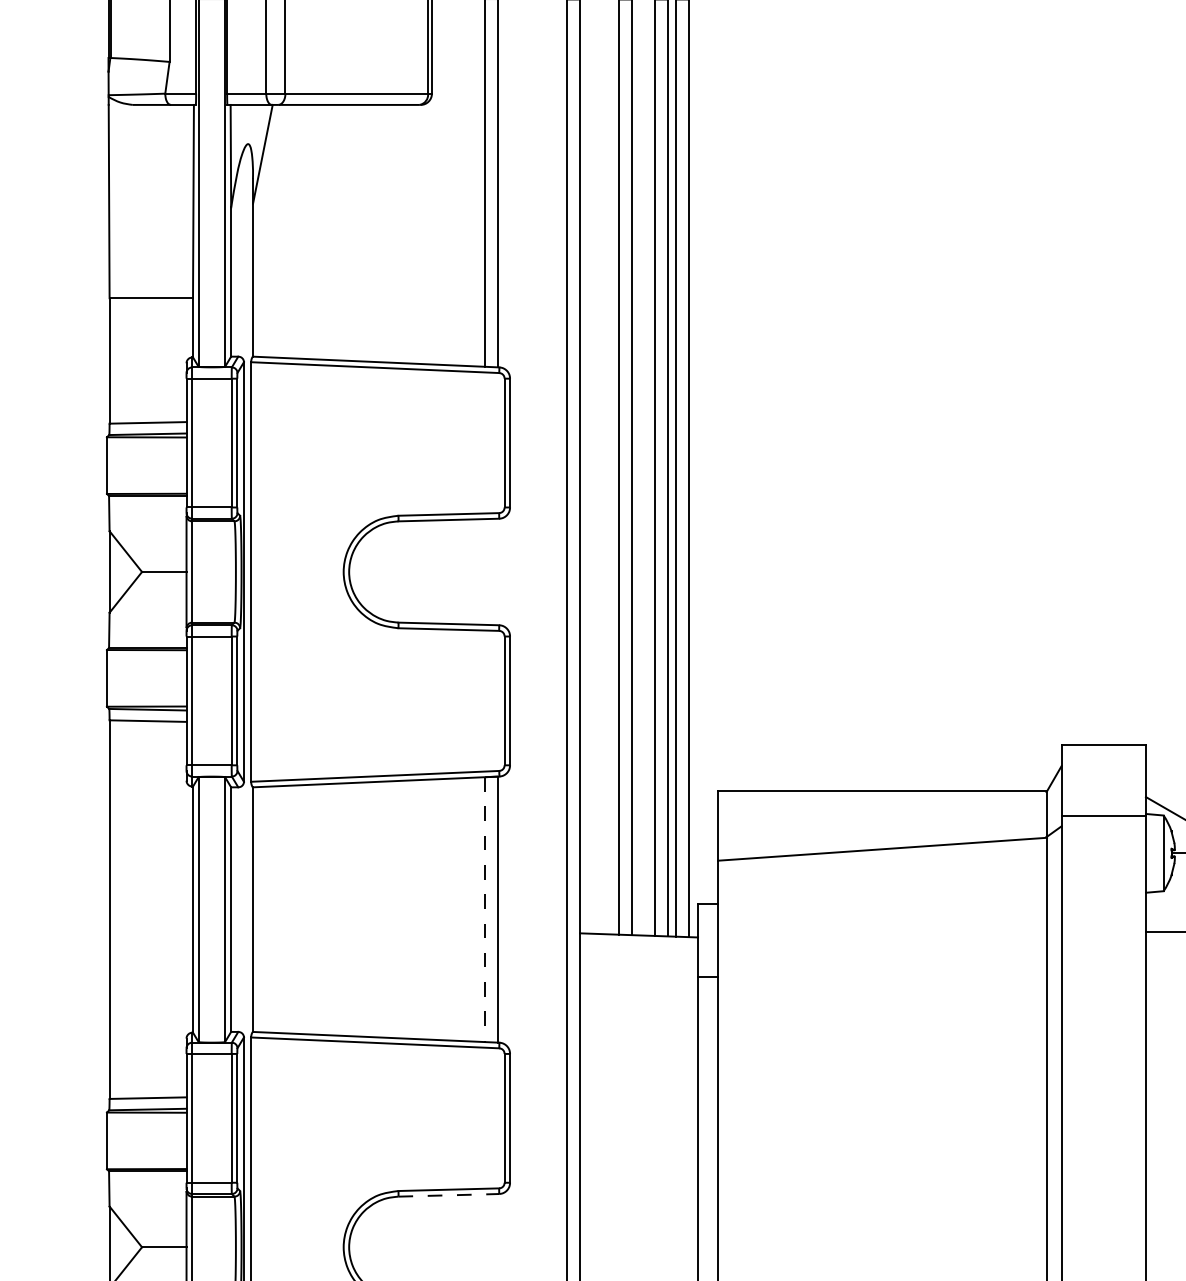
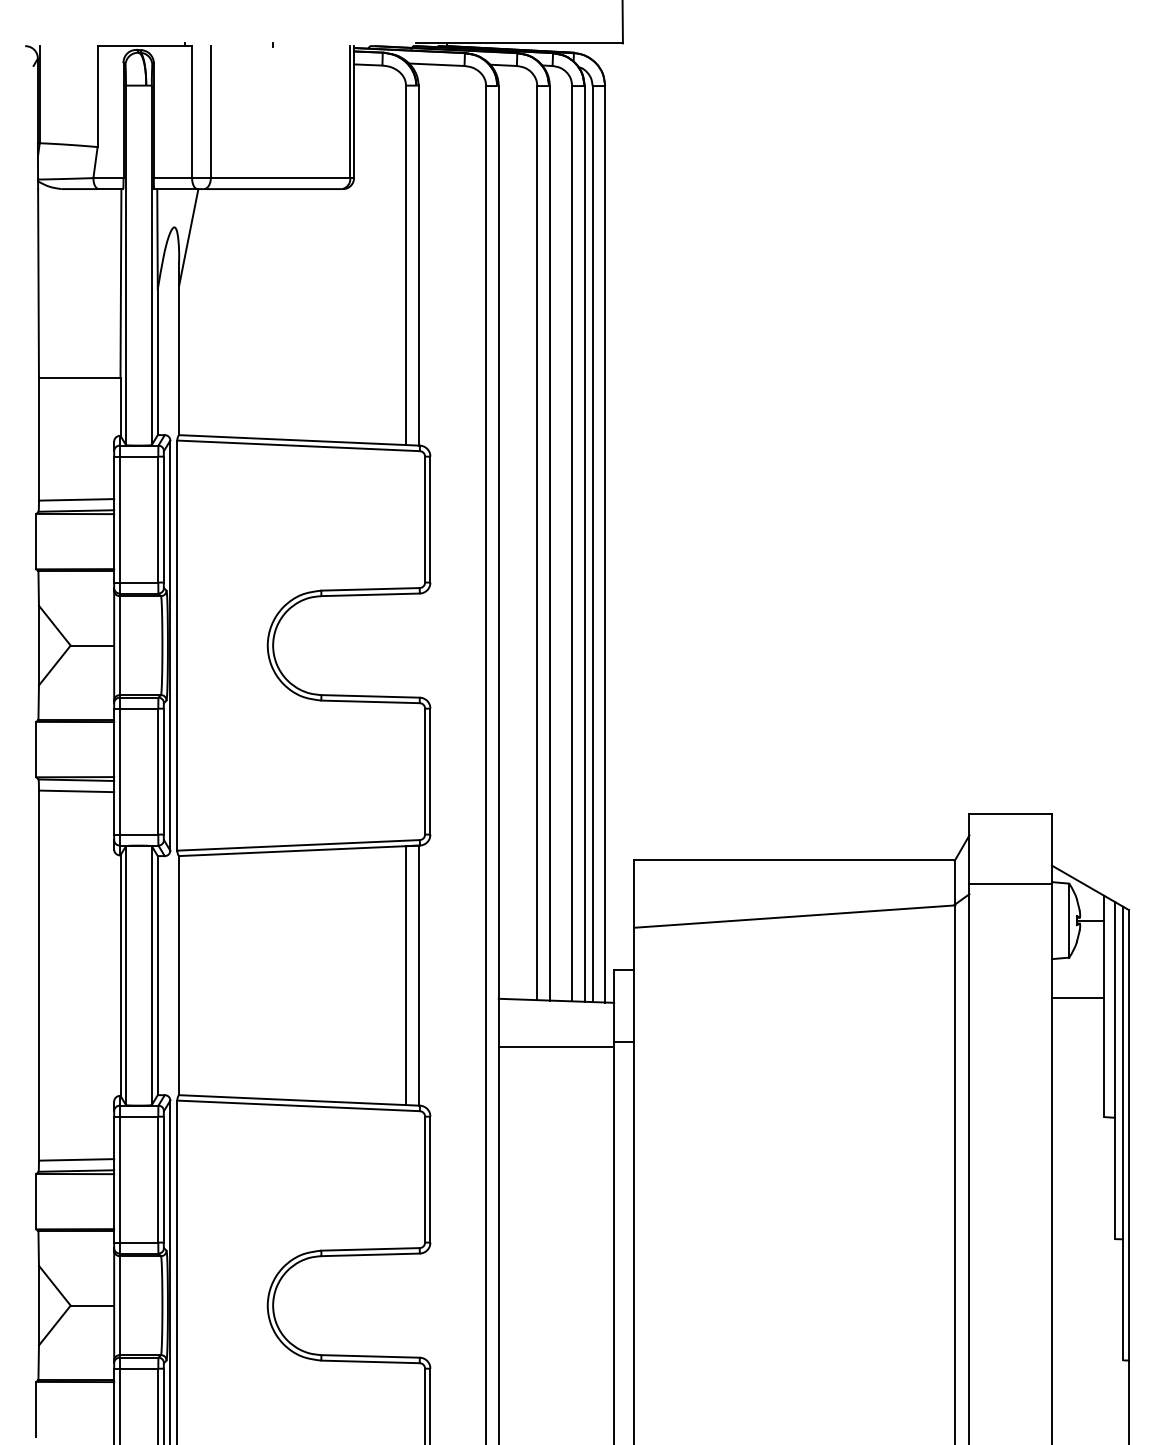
line: (485, 910) -> (406, 976), dashed -> solid
line: (639, 983) -> (556, 1047), added
line: (449, 1194) -> (371, 1254), dashed -> solid

